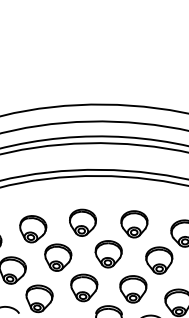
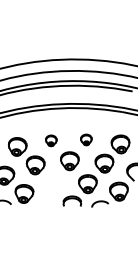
part: (83, 222) -> (51, 140), size x0.6
part: (134, 223) -> (86, 139), size x0.6
part: (84, 287) -> (54, 184), removed

